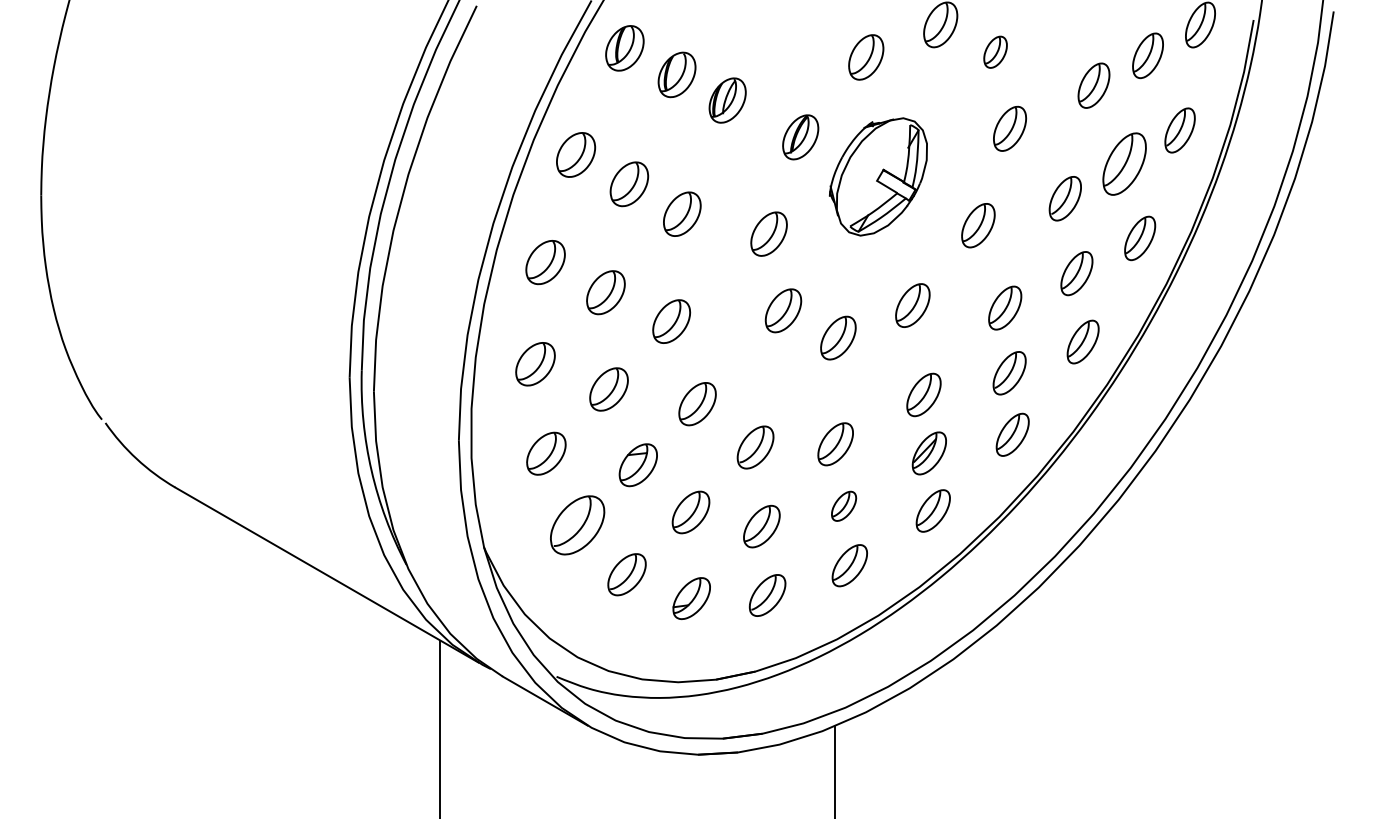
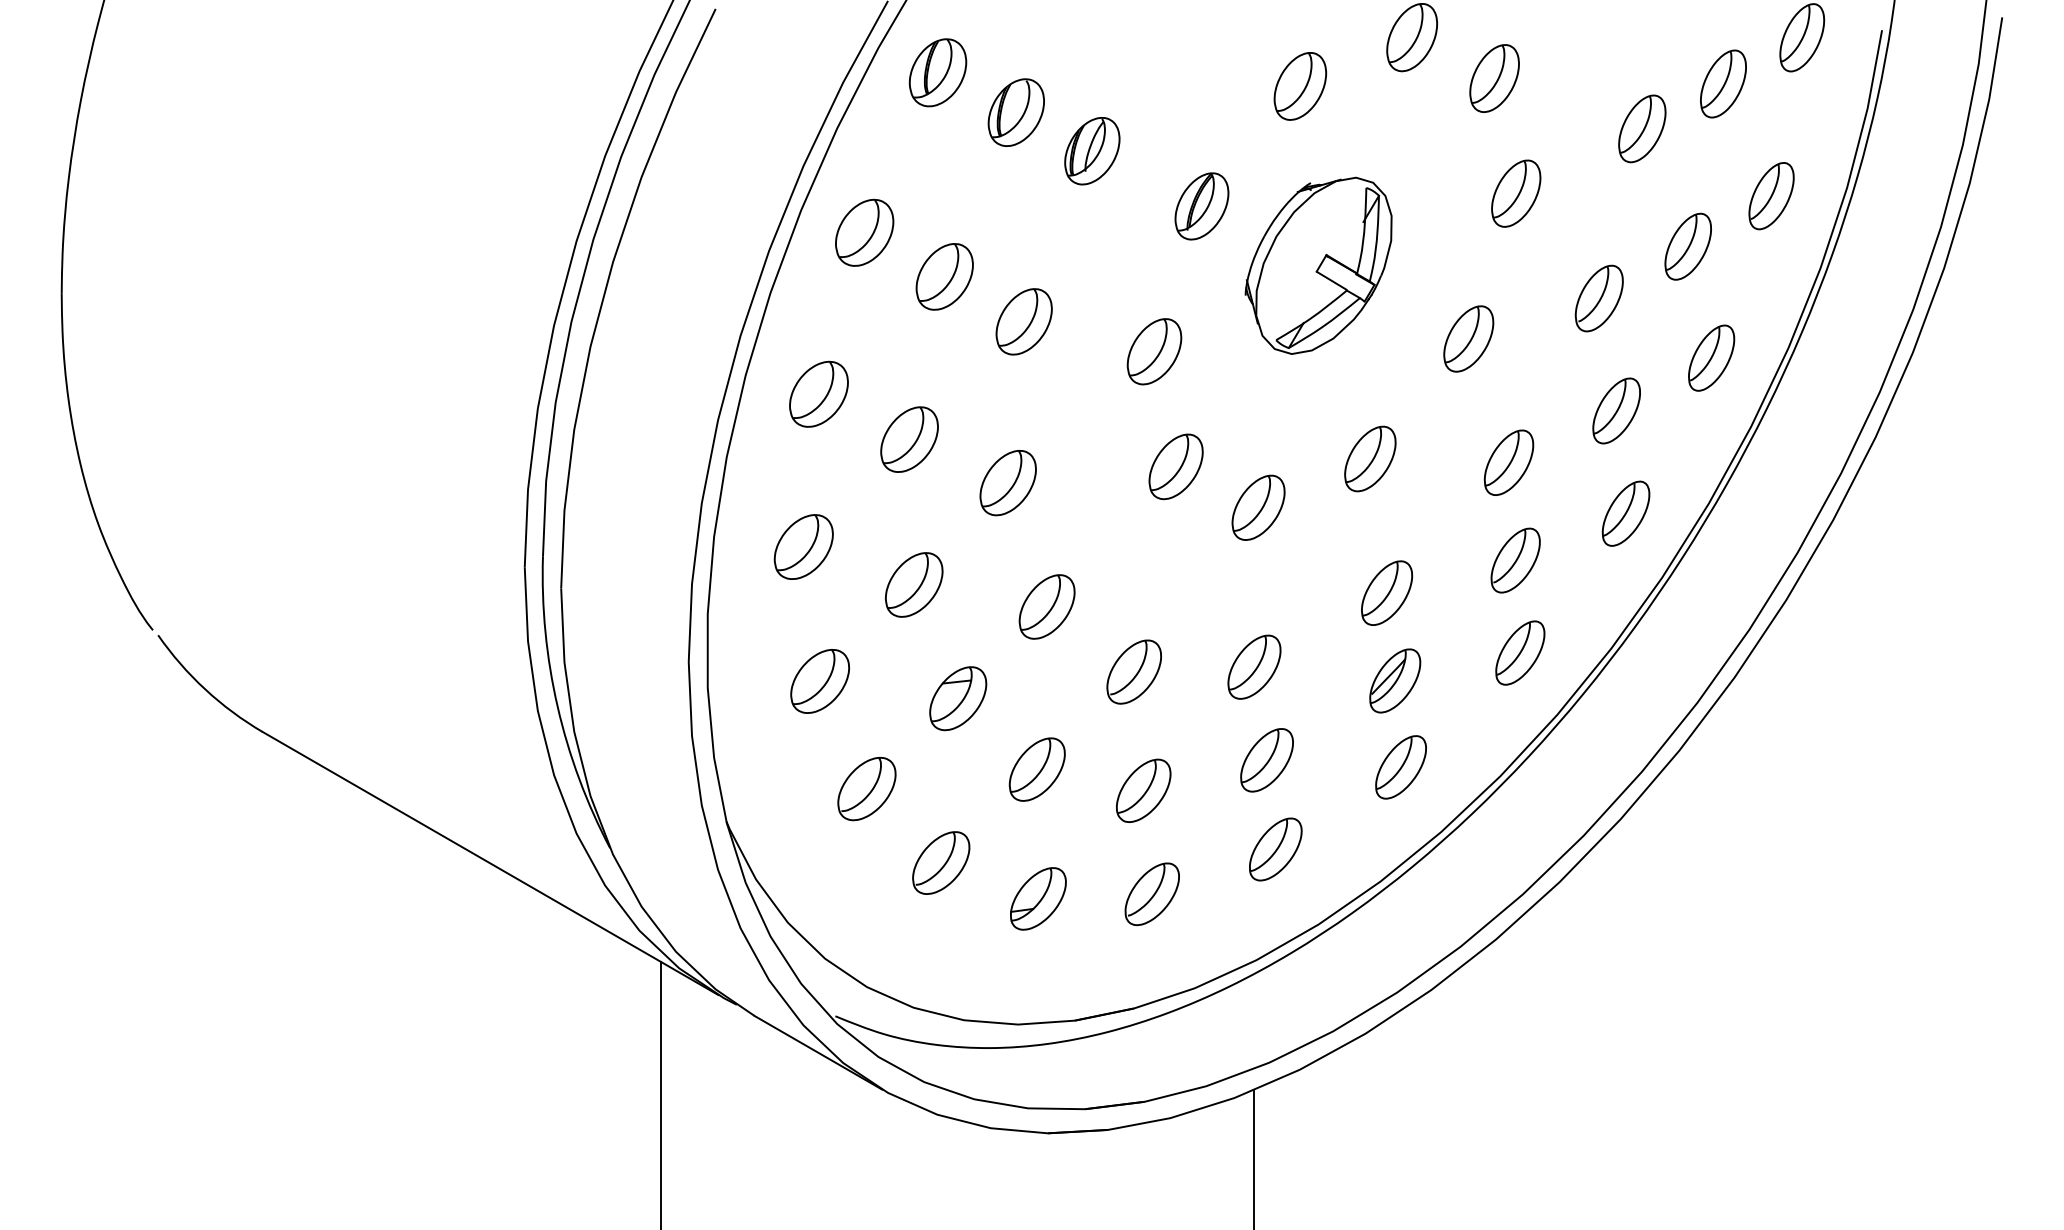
part: (995, 52) -> (1494, 79), size x1.43
part: (1124, 164) -> (1688, 247), size x0.71
part: (843, 506) -> (1266, 760), size x1.43
part: (577, 525) -> (866, 789), size x0.71

